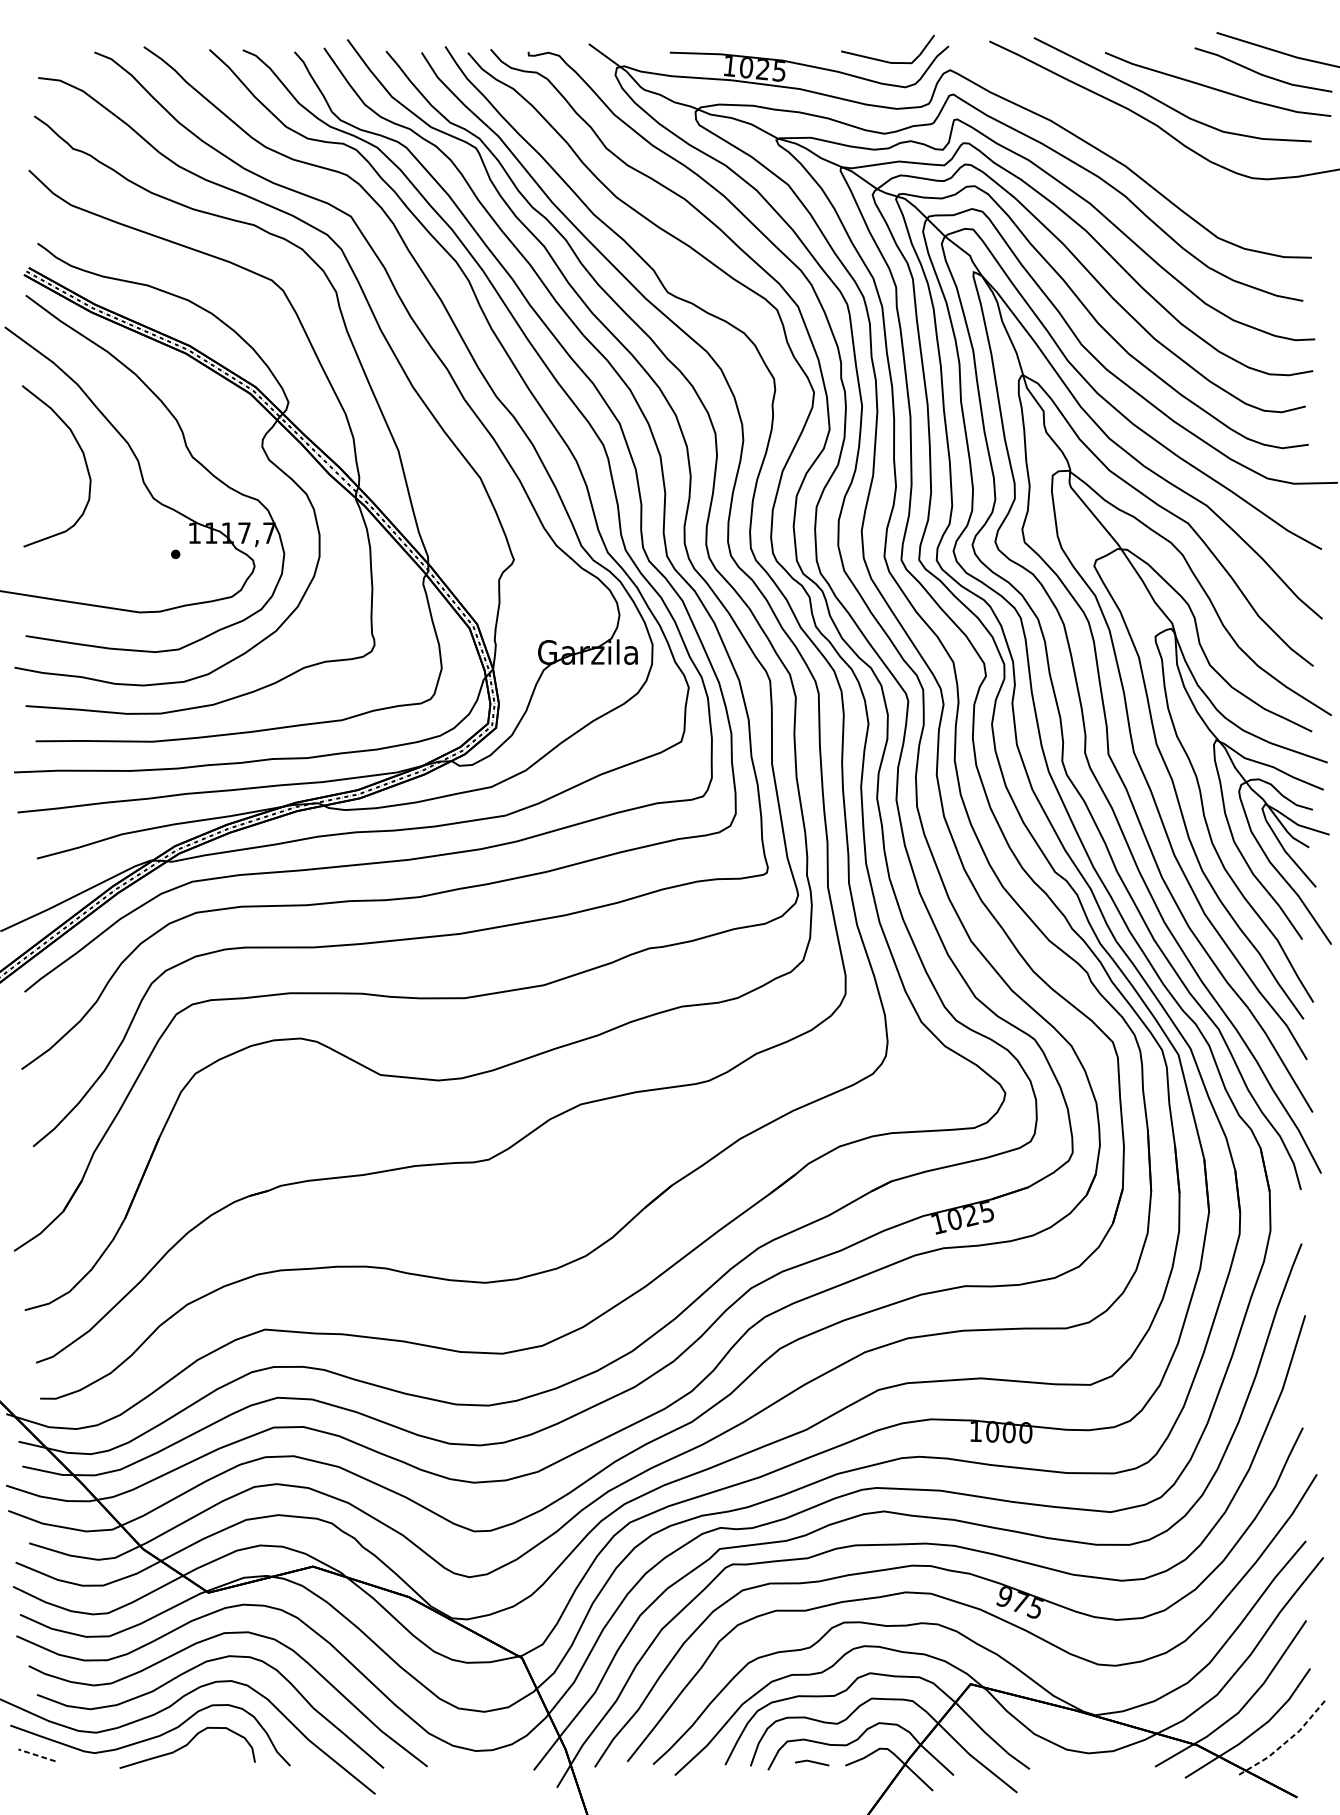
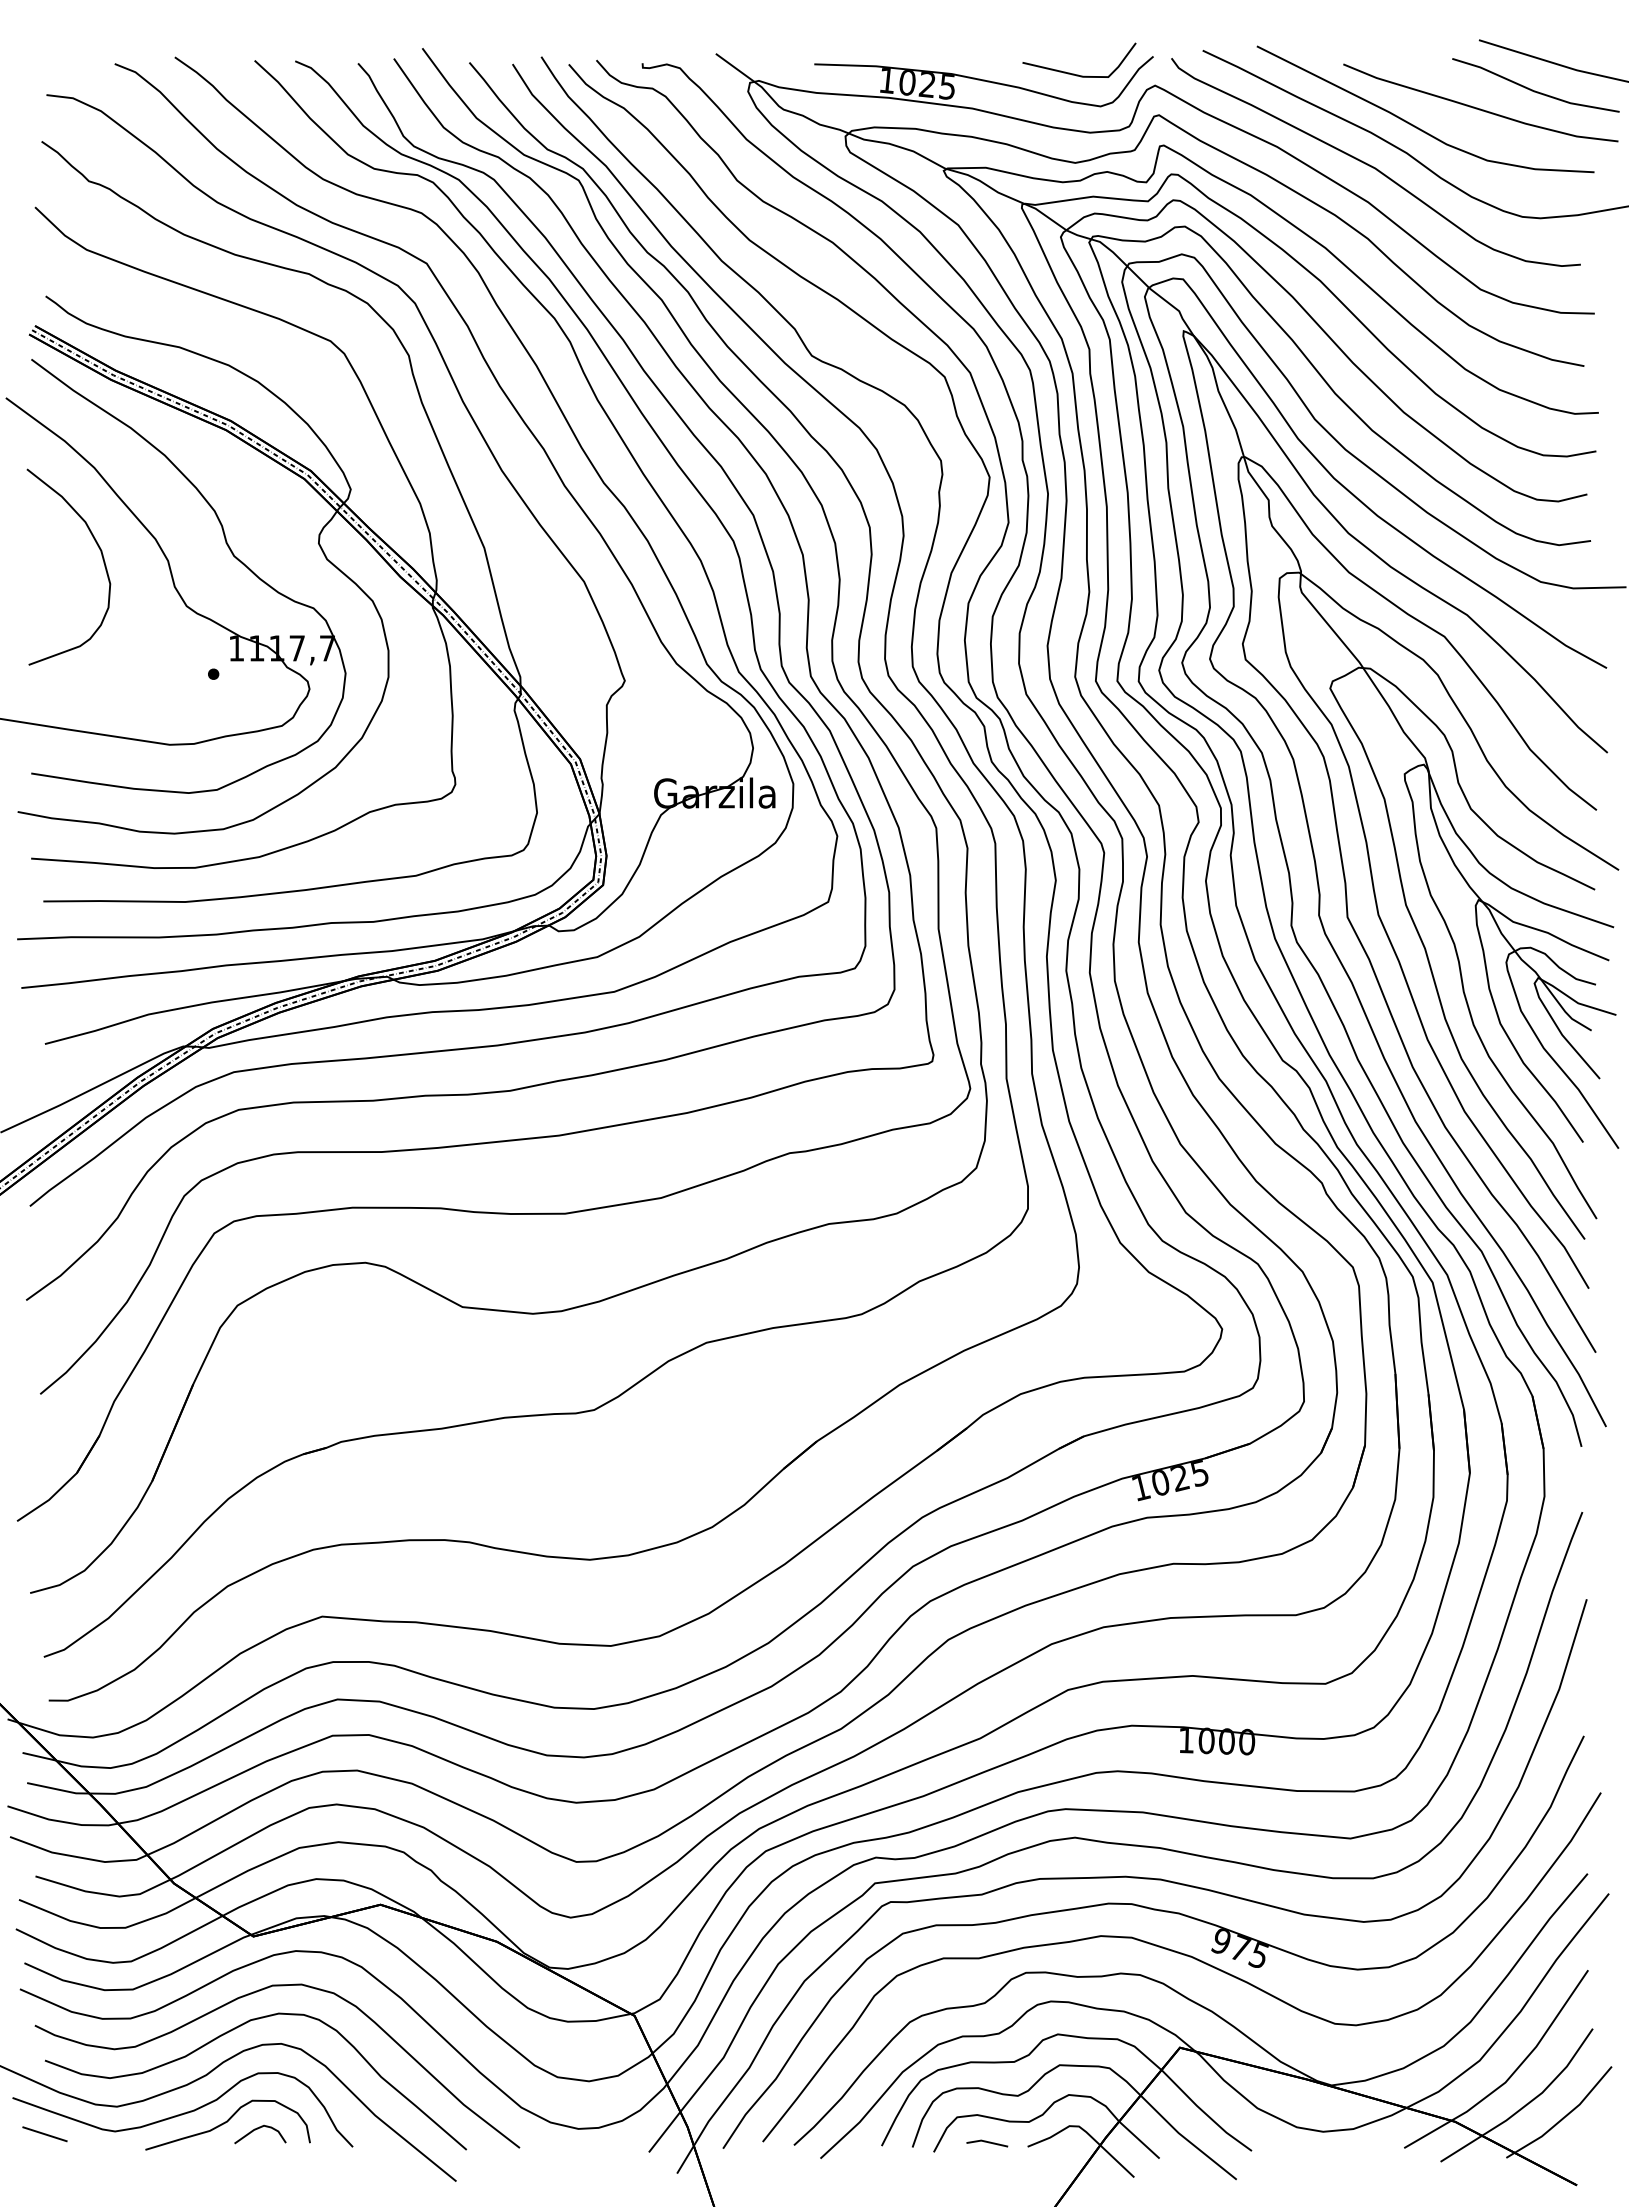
curve: (1129, 136) -> (1373, 166), added
line: (1286, 1741) -> (1563, 2117), dashed -> solid
curve: (212, 1751) -> (258, 2129), added
line: (36, 1755) -> (44, 2134), dashed -> solid

